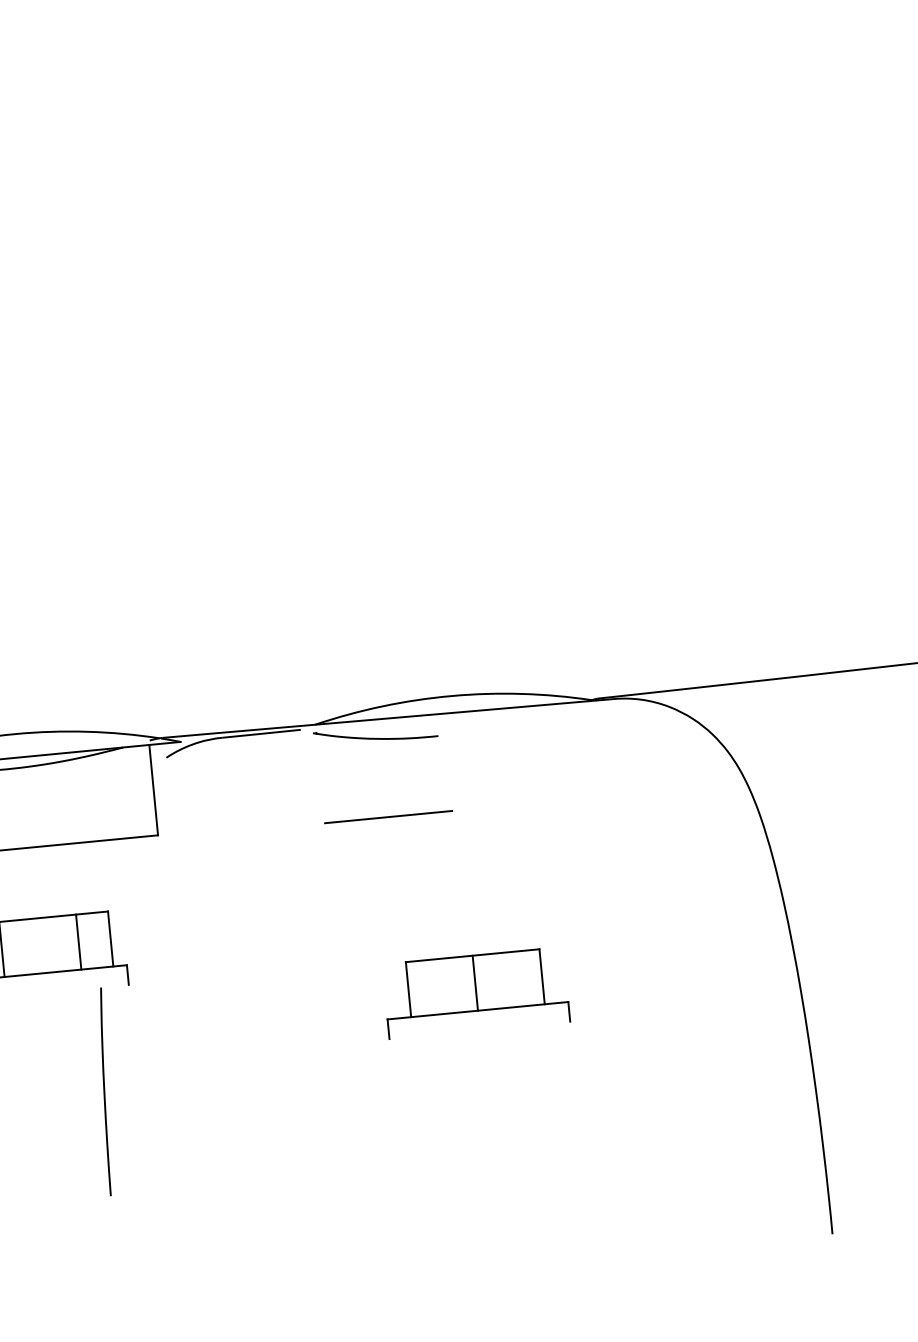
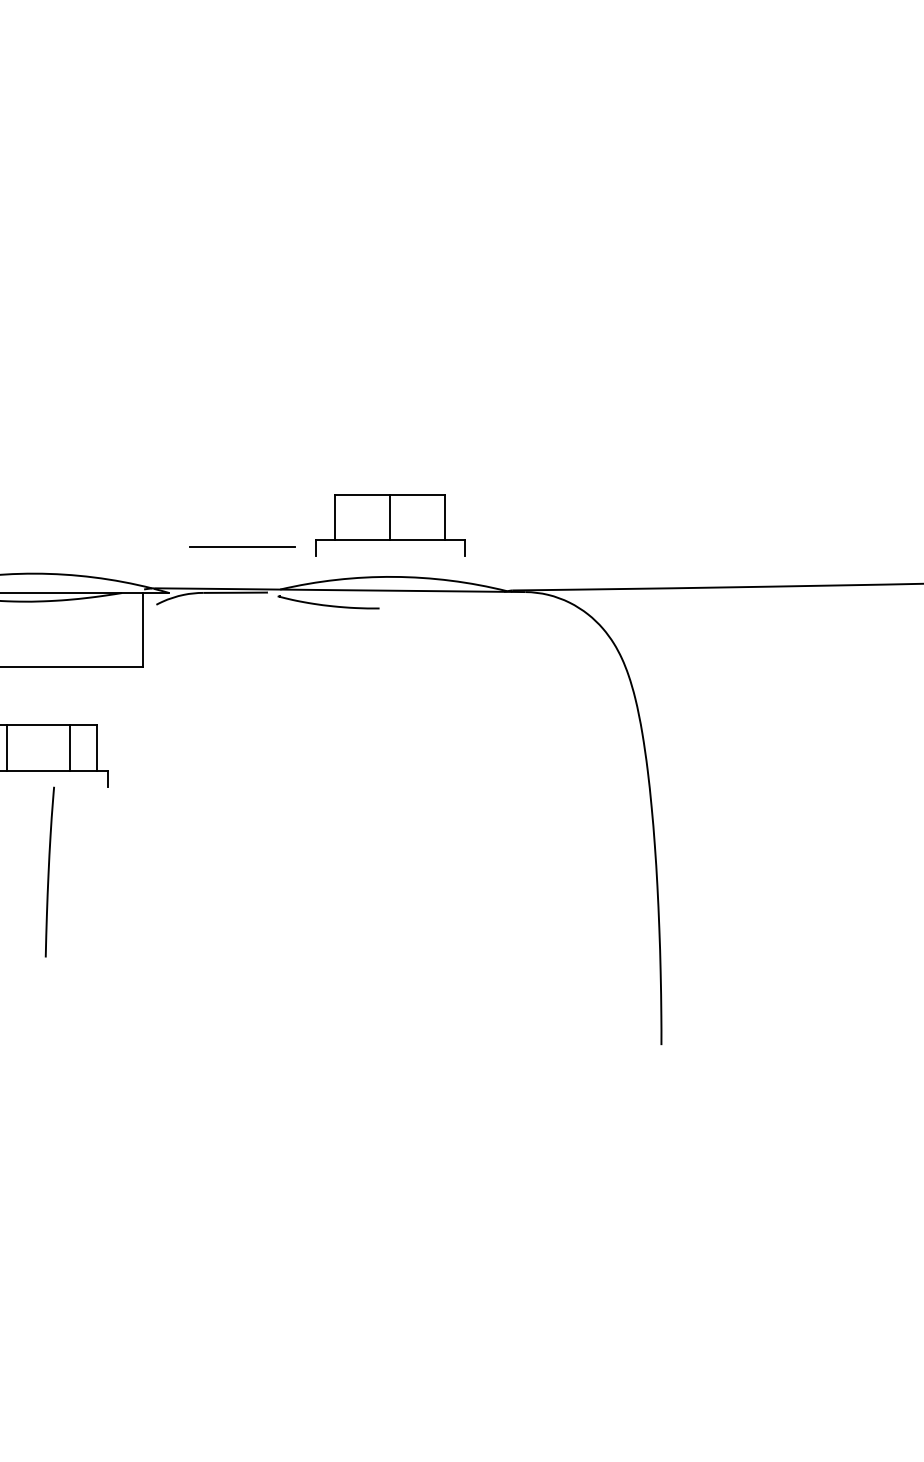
line: (388, 817) -> (242, 546), moved
part: (476, 992) -> (390, 525), moved
curve: (105, 1091) -> (49, 871), moved

